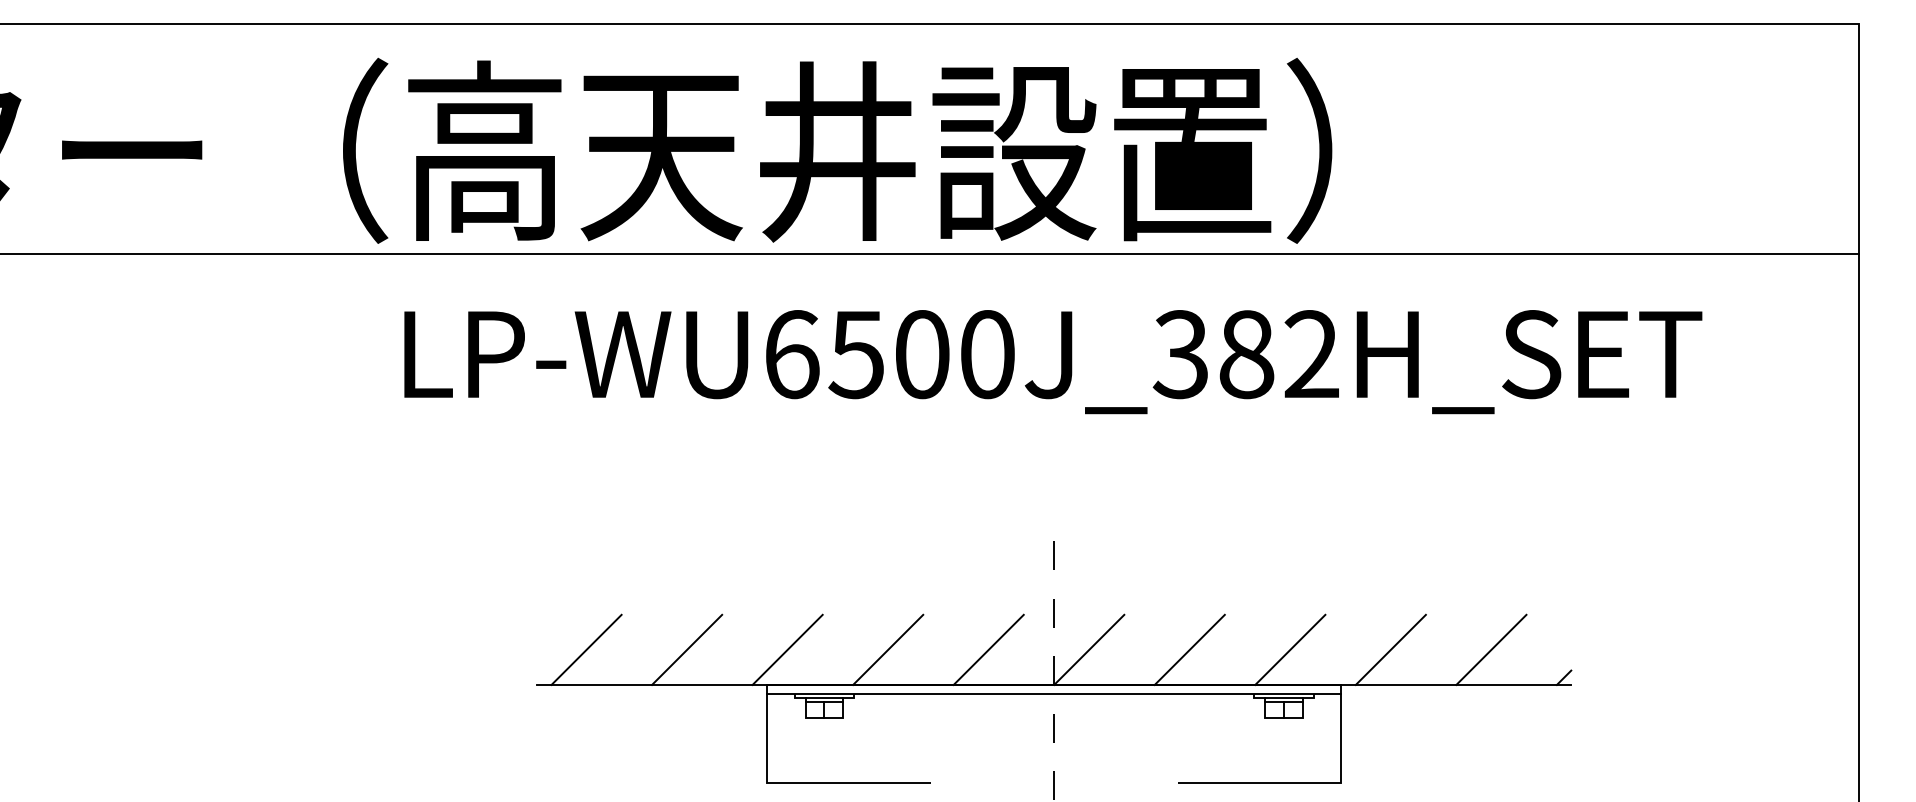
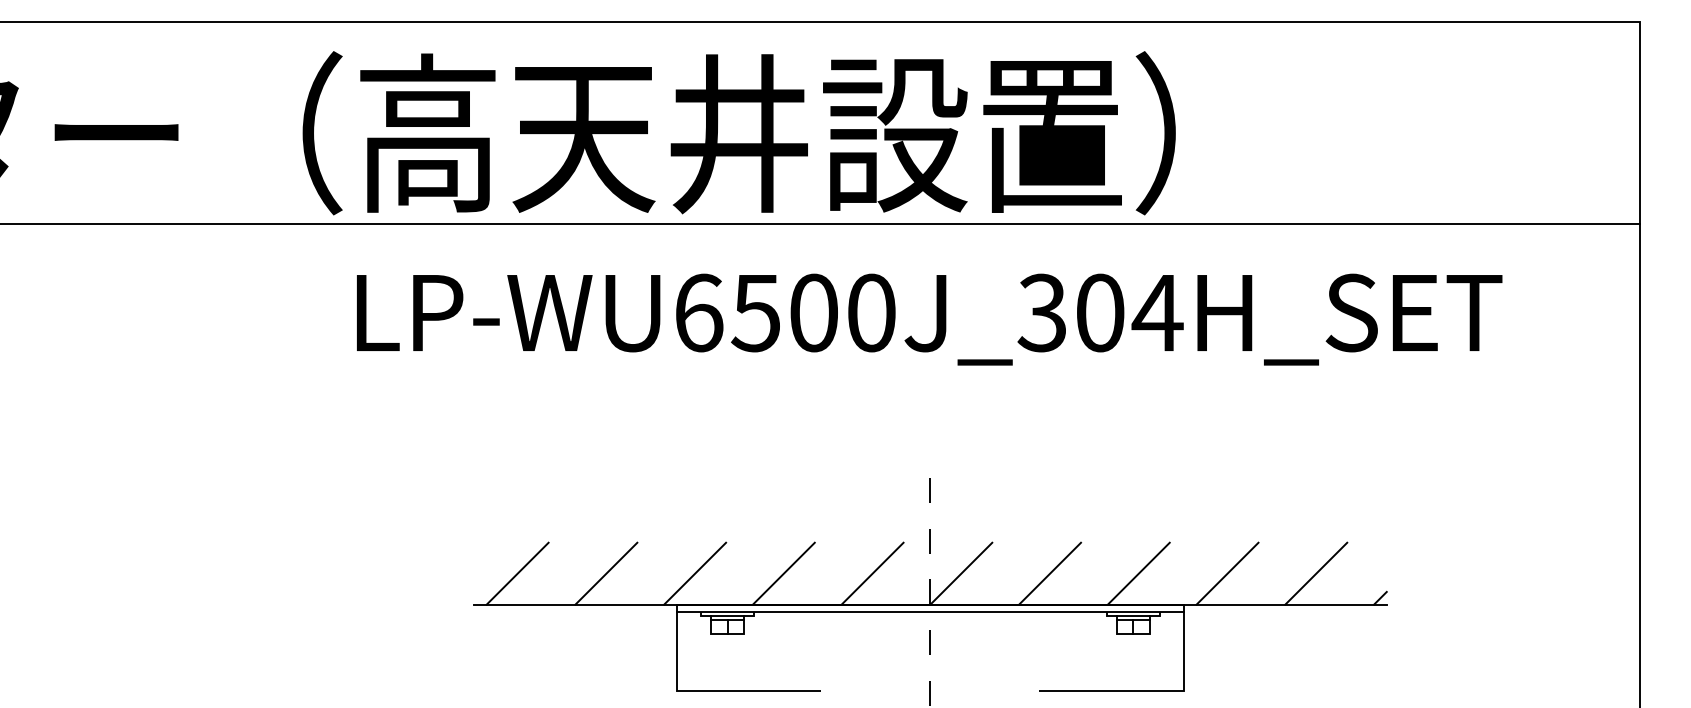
text: (1280, 354) -> (1130, 312), LP-WU6500J_382H_SET -> LP-WU6500J_304H_SET

